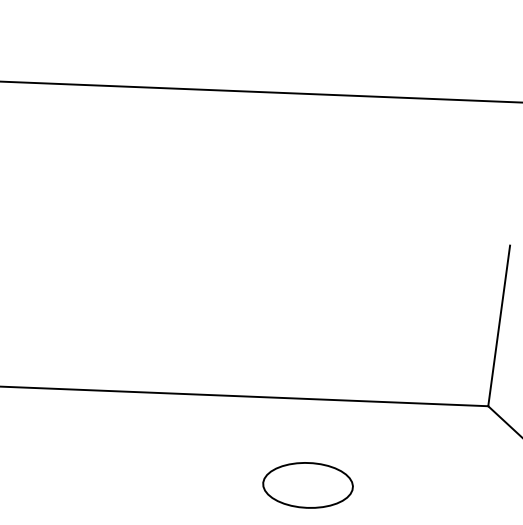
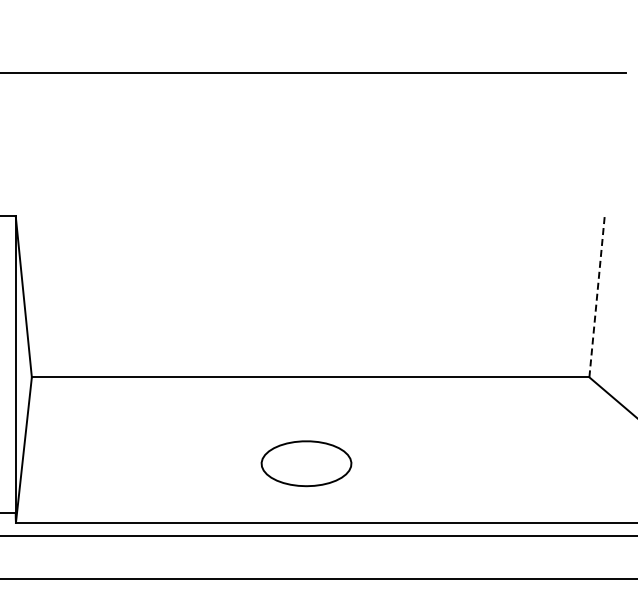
line: (499, 325) -> (597, 296), solid -> dashed
part: (308, 485) -> (306, 463), moved

